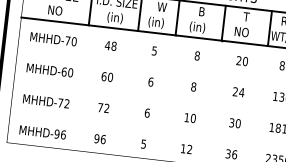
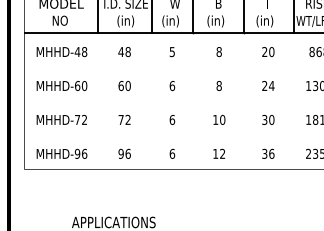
text: (242, 32) -> (264, 21), NO -> (in)
text: (70, 40) -> (80, 51), MHHD-70 -> MHHD-48
text: (143, 143) -> (172, 153), 5 -> 6

